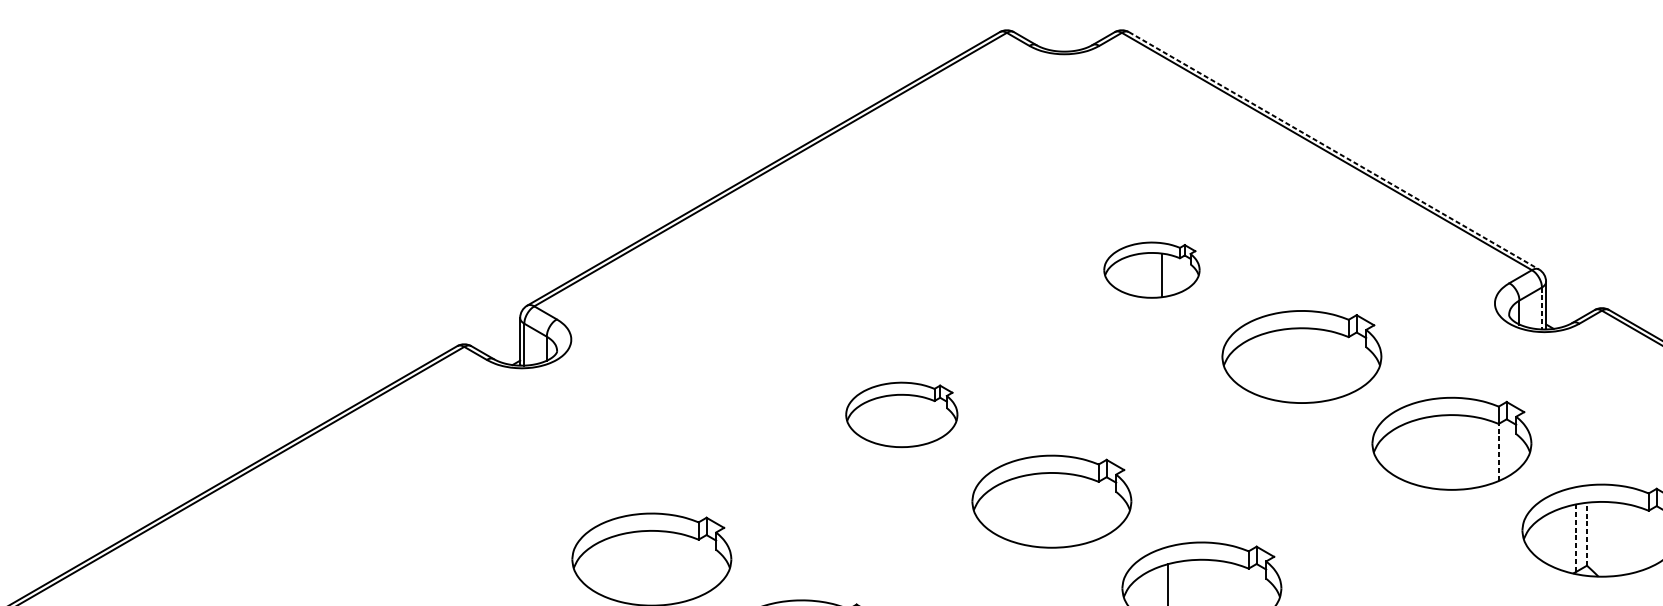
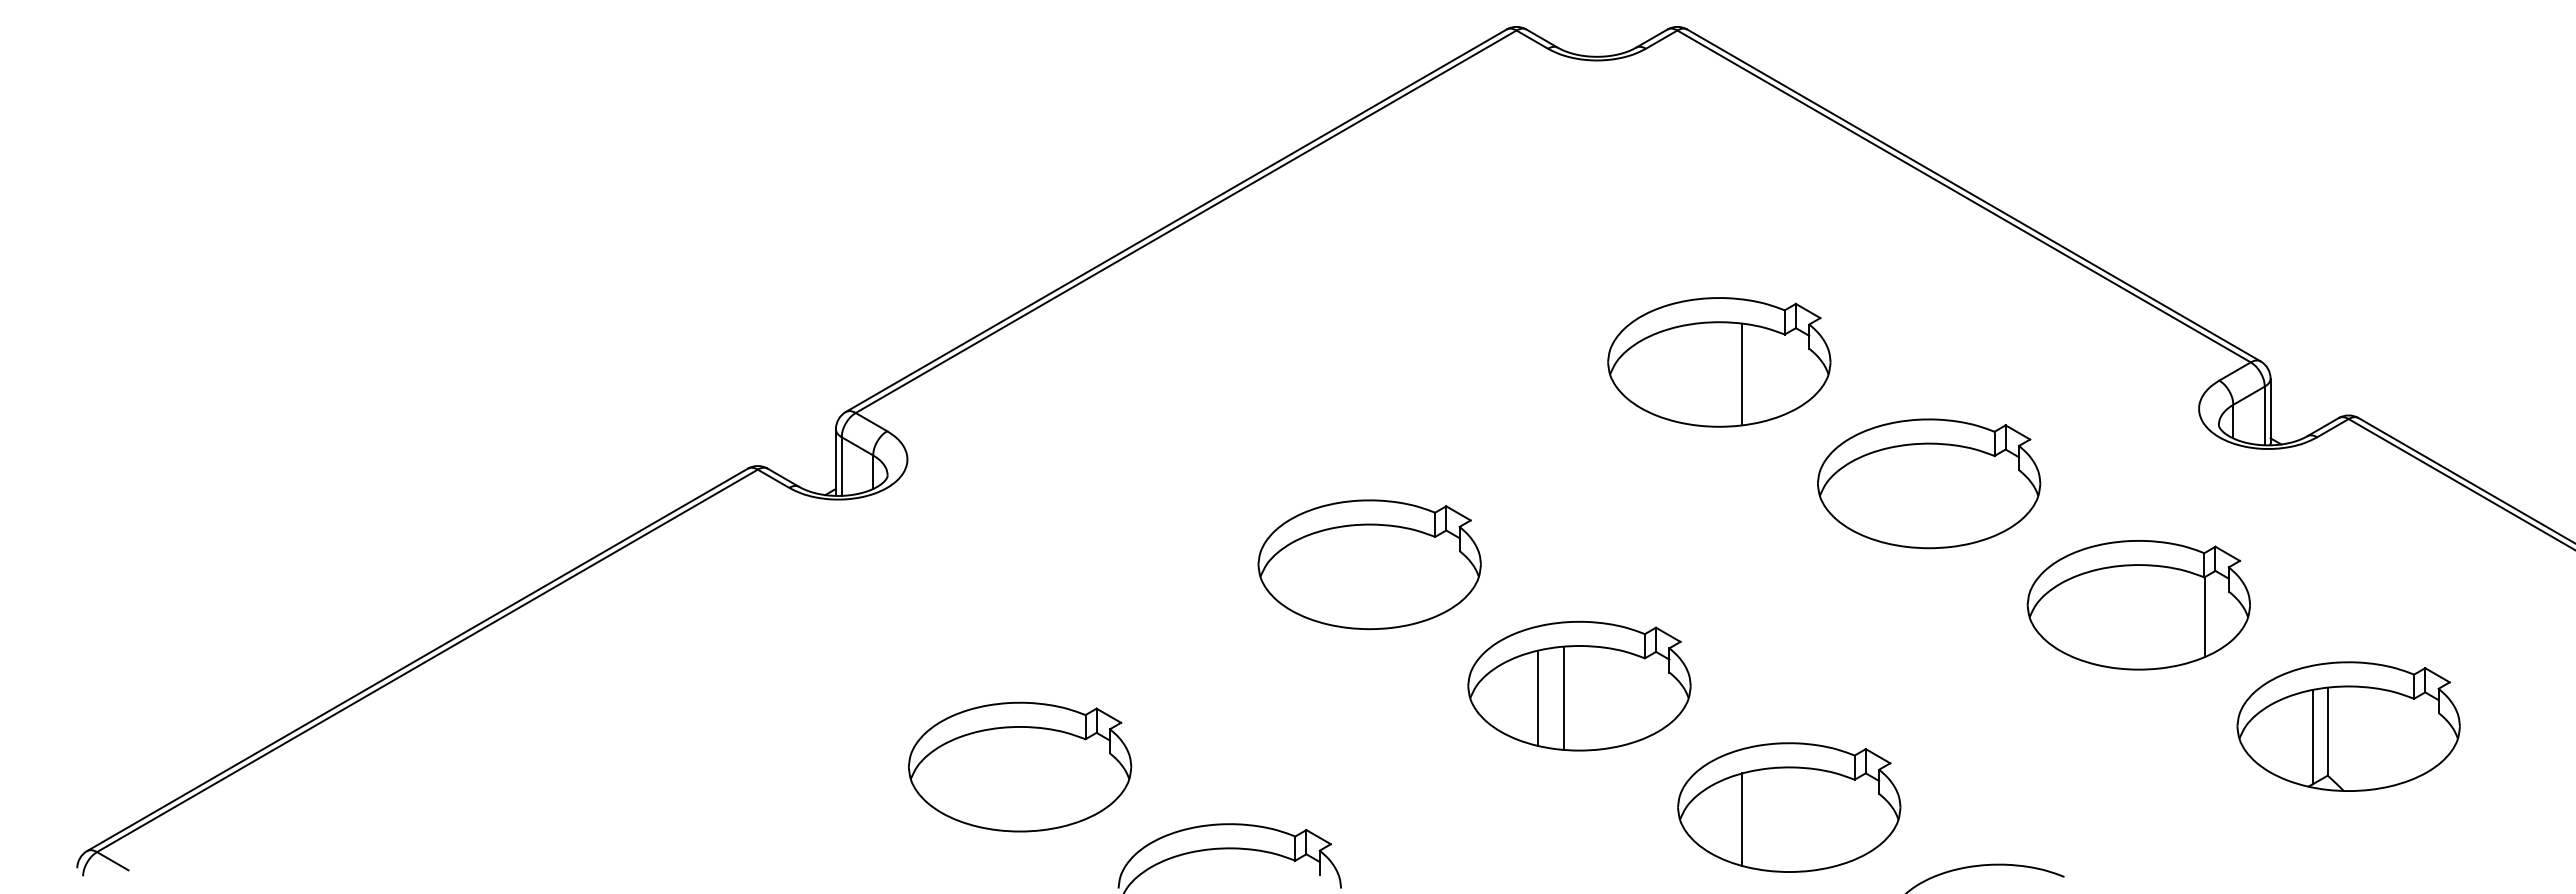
line: (1334, 150) -> (1974, 195), dashed -> solid
part: (1152, 270) -> (1719, 362), size x1.67
line: (1541, 308) -> (2264, 416), dashed -> solid
part: (901, 414) -> (1369, 564), size x1.43
line: (1499, 451) -> (2205, 616), dashed -> solid
line: (1021, 509) -> (1537, 697), added
line: (1040, 509) -> (1563, 697), added
line: (1586, 534) -> (2327, 731), dashed -> solid
line: (1576, 537) -> (2312, 736), dashed -> solid

